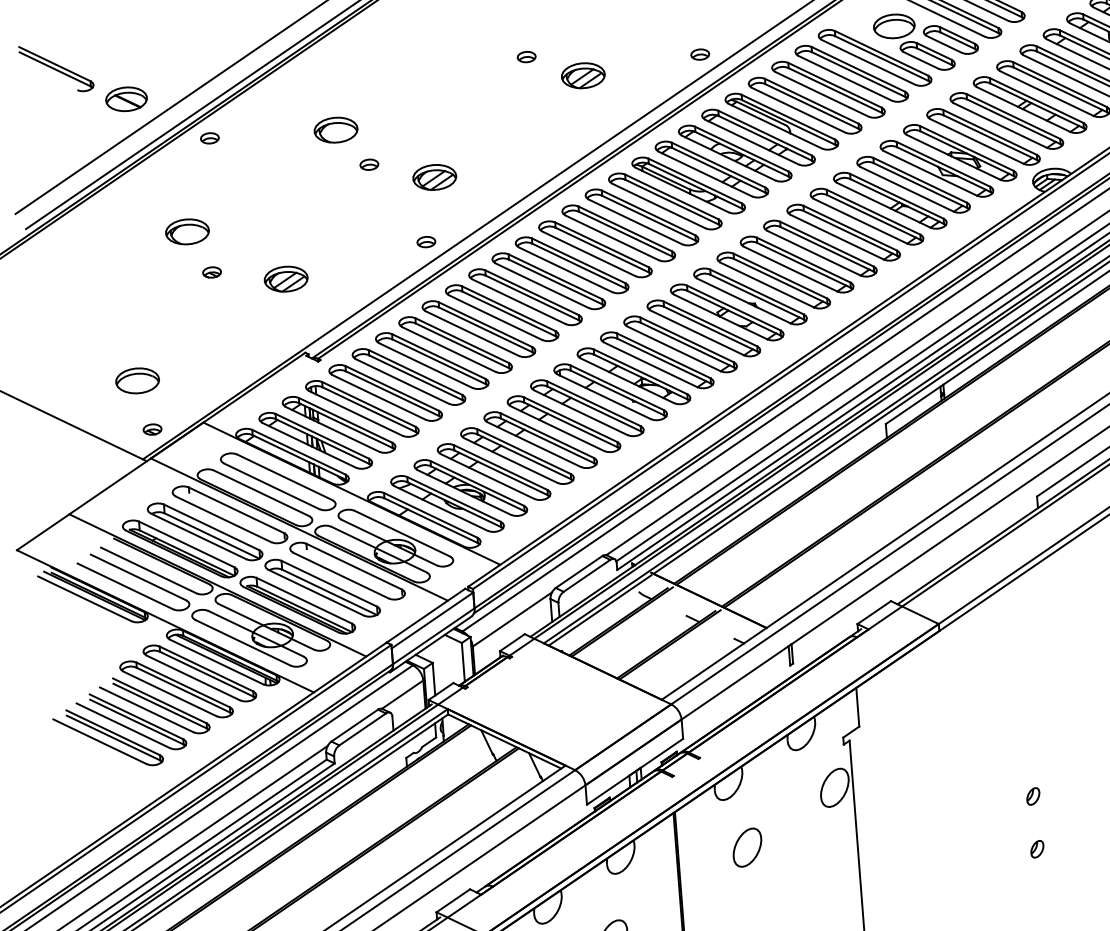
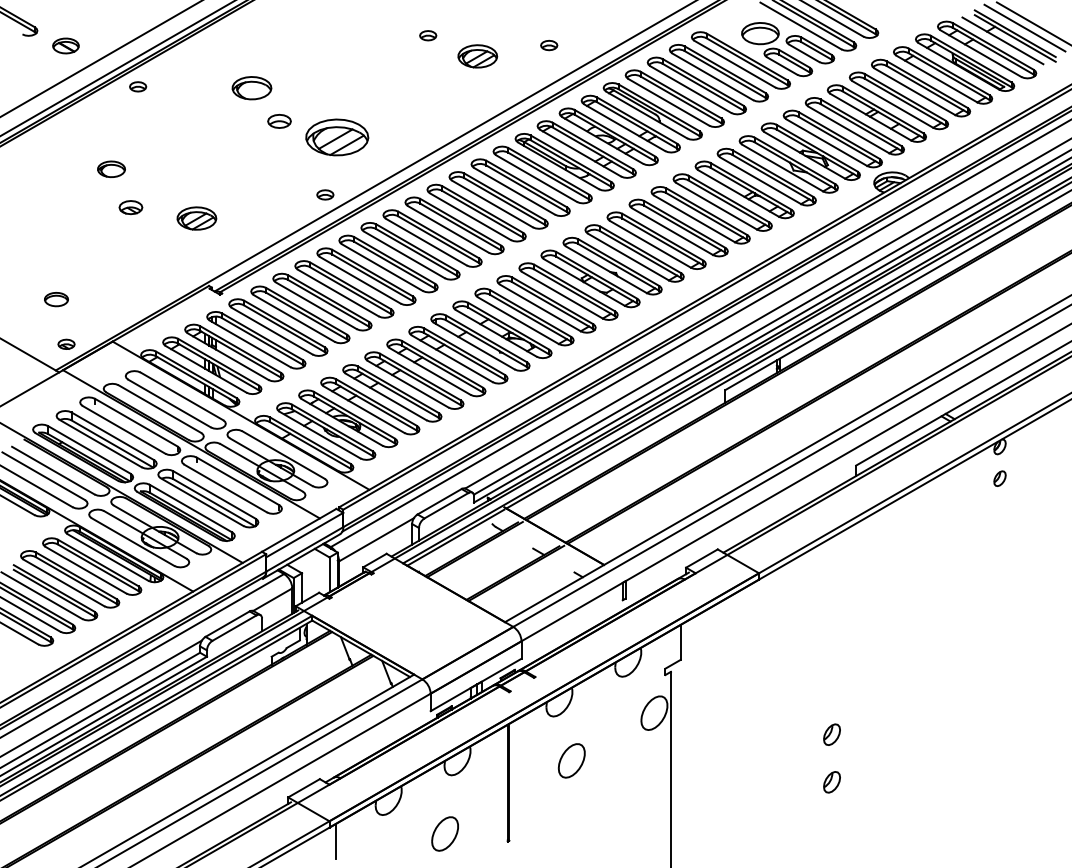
part: (700, 54) -> (549, 45), moved
part: (125, 98) -> (65, 45), size x0.7
part: (369, 164) -> (279, 121), size x1.4
part: (434, 177) -> (337, 137), size x1.6
part: (187, 232) -> (111, 169), size x0.7
part: (211, 271) -> (130, 206), size x1.4
part: (137, 380) -> (56, 299), size x0.6
part: (1032, 796) -> (831, 734), size x1.4
part: (1036, 849) -> (831, 782), size x1.4

